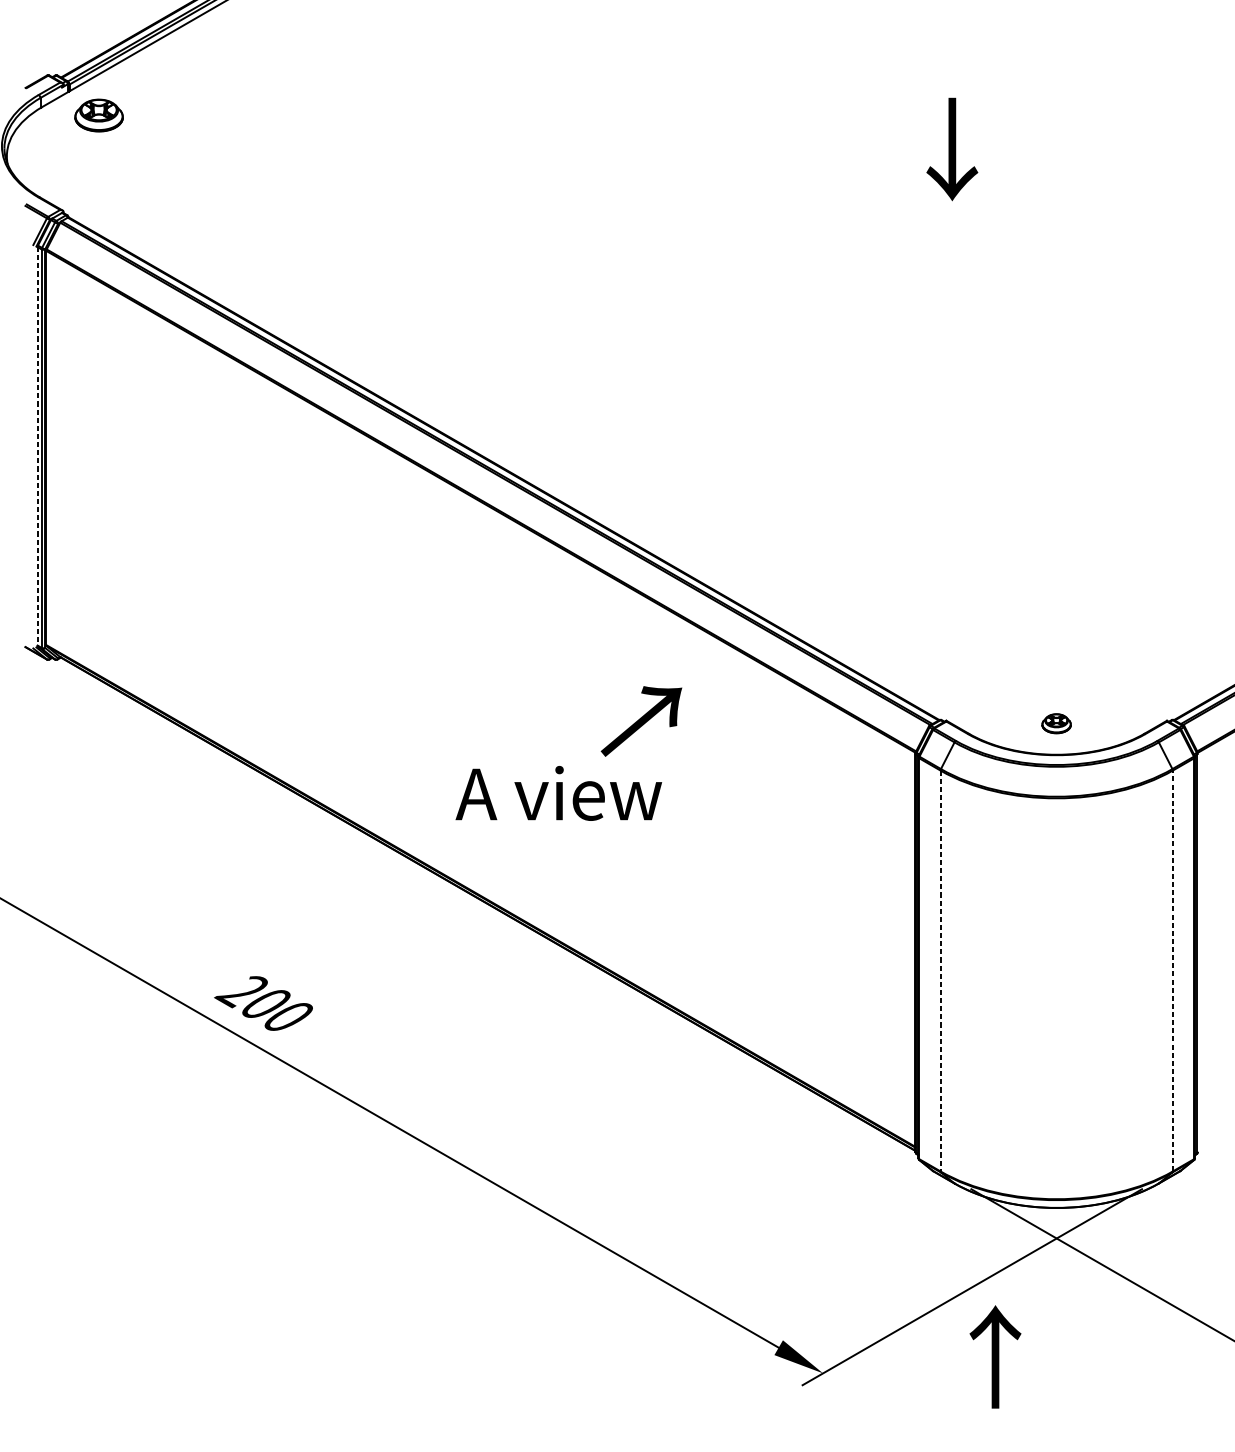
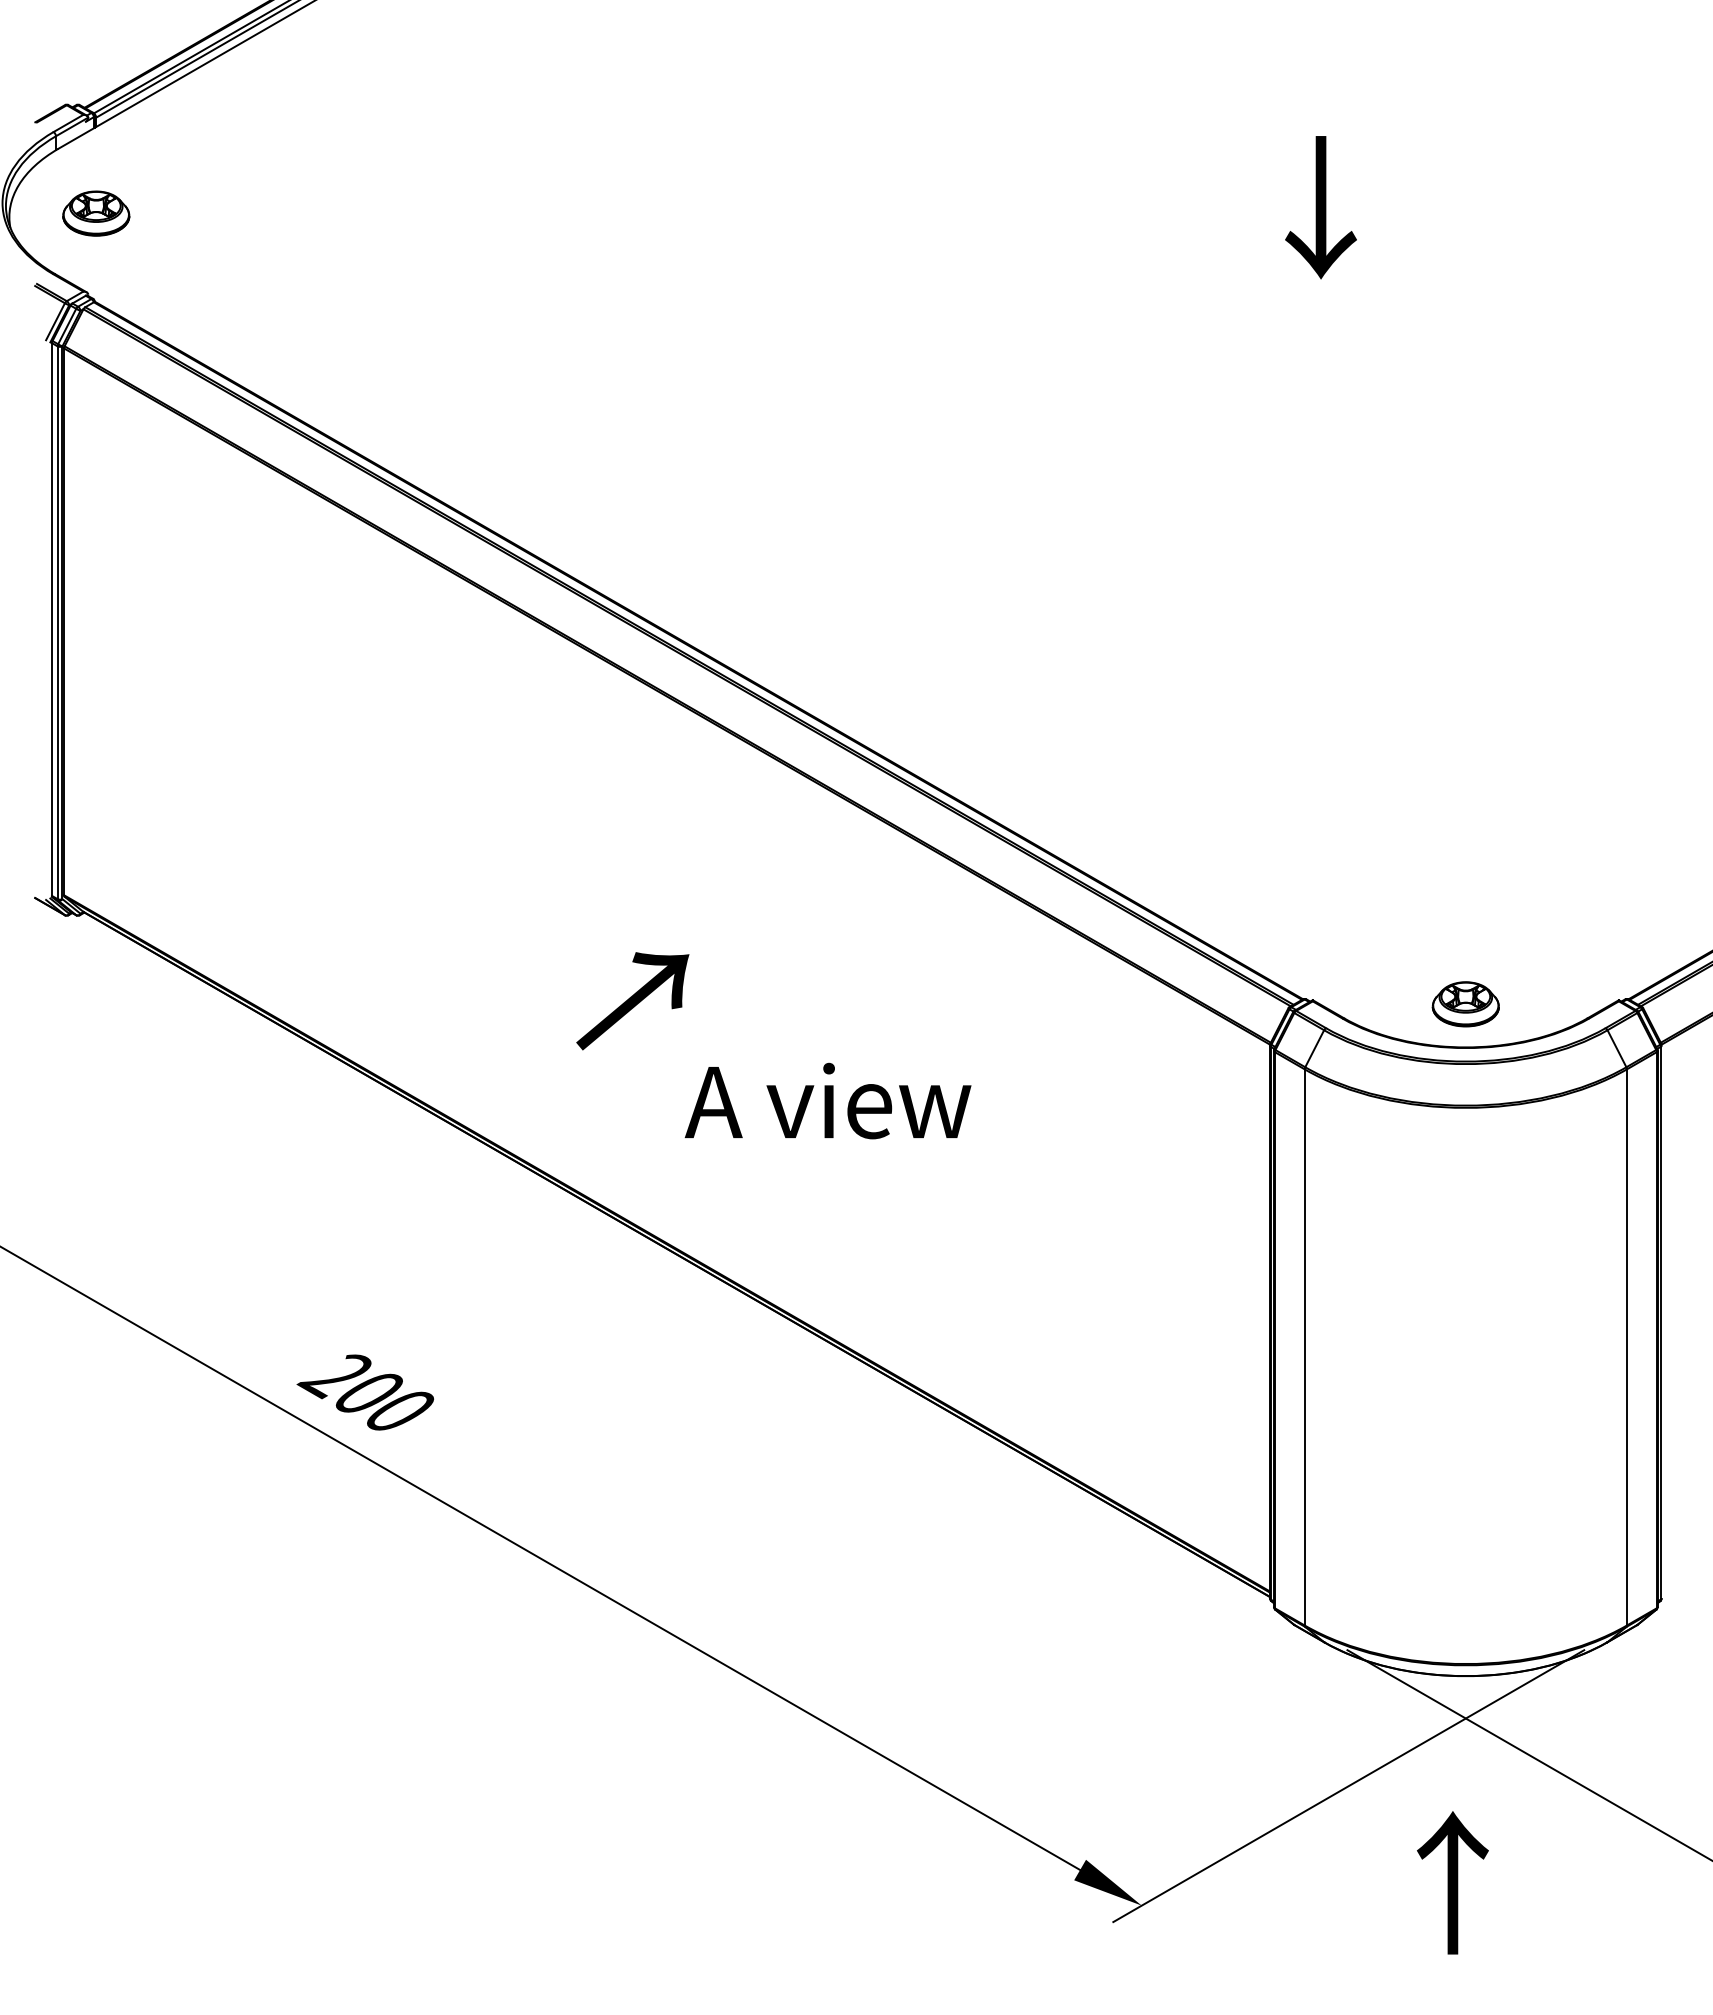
part: (99, 115) -> (96, 213), moved
line: (37, 447) -> (51, 620), dashed -> solid
text: (641, 721) -> (632, 1001), moved
part: (1056, 723) -> (1465, 1004), size x1.67
text: (558, 793) -> (827, 1100), moved
line: (1172, 970) -> (1626, 1346), dashed -> solid
line: (940, 971) -> (1304, 1347), dashed -> solid
text: (995, 1356) -> (1452, 1882), moved

